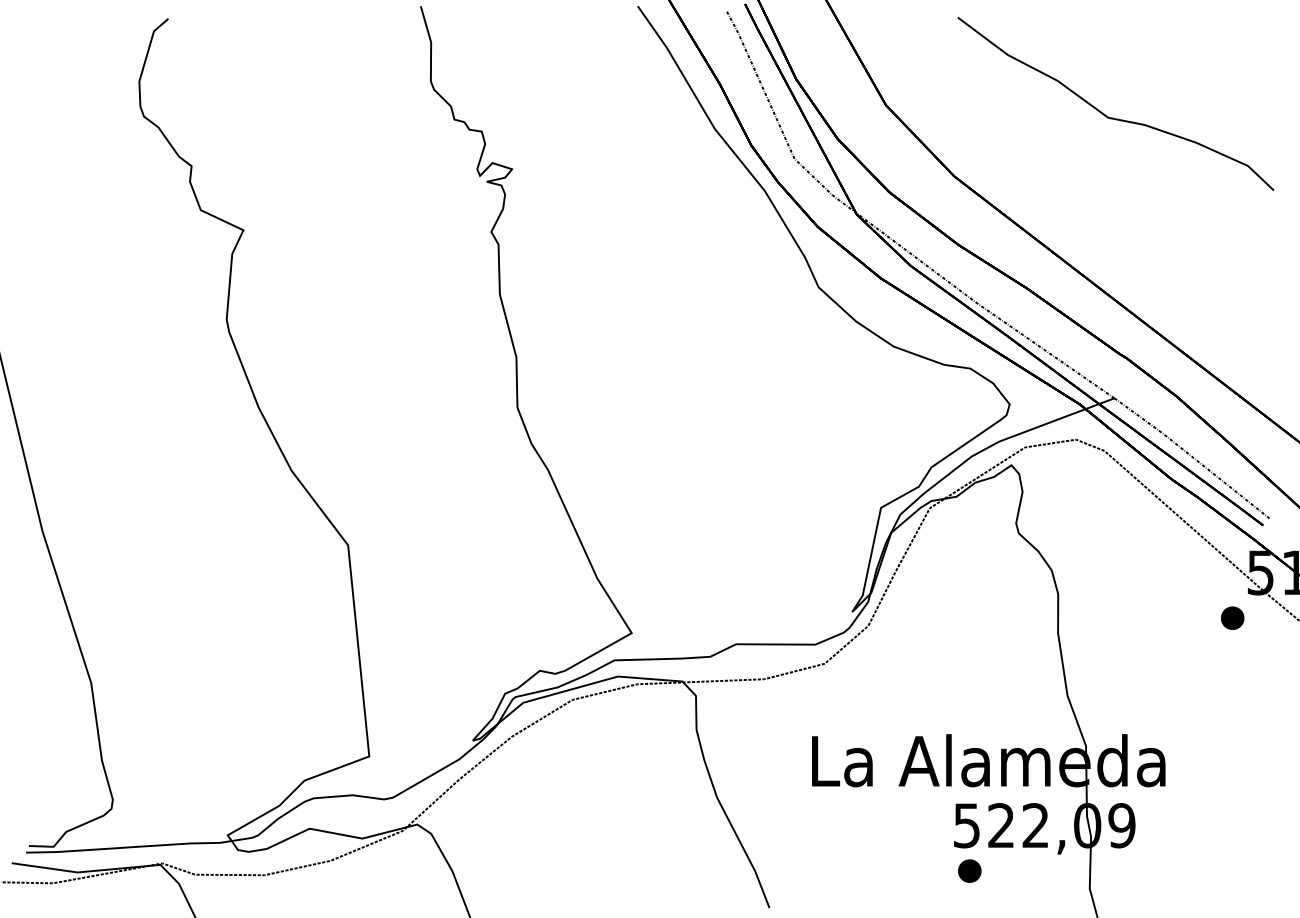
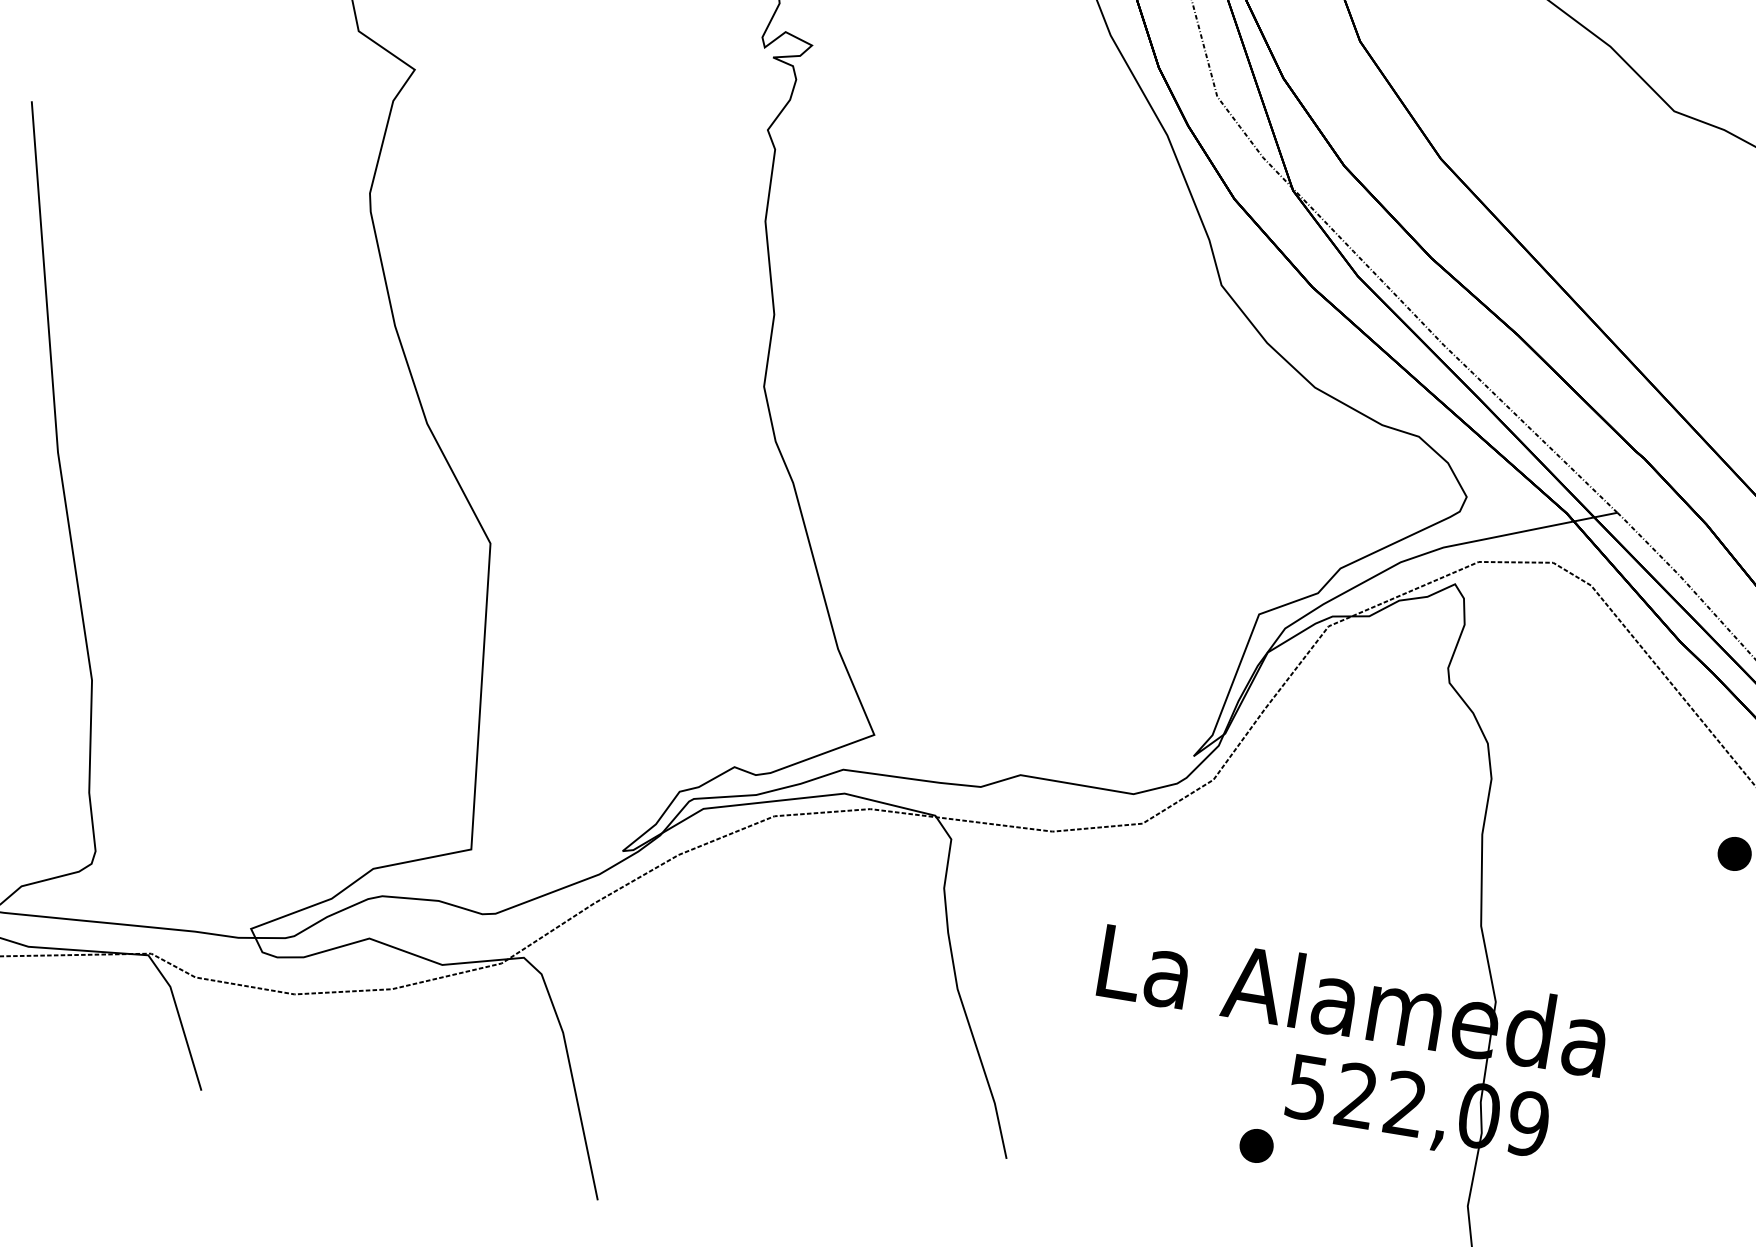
part: (969, 870) -> (1256, 1144), moved

